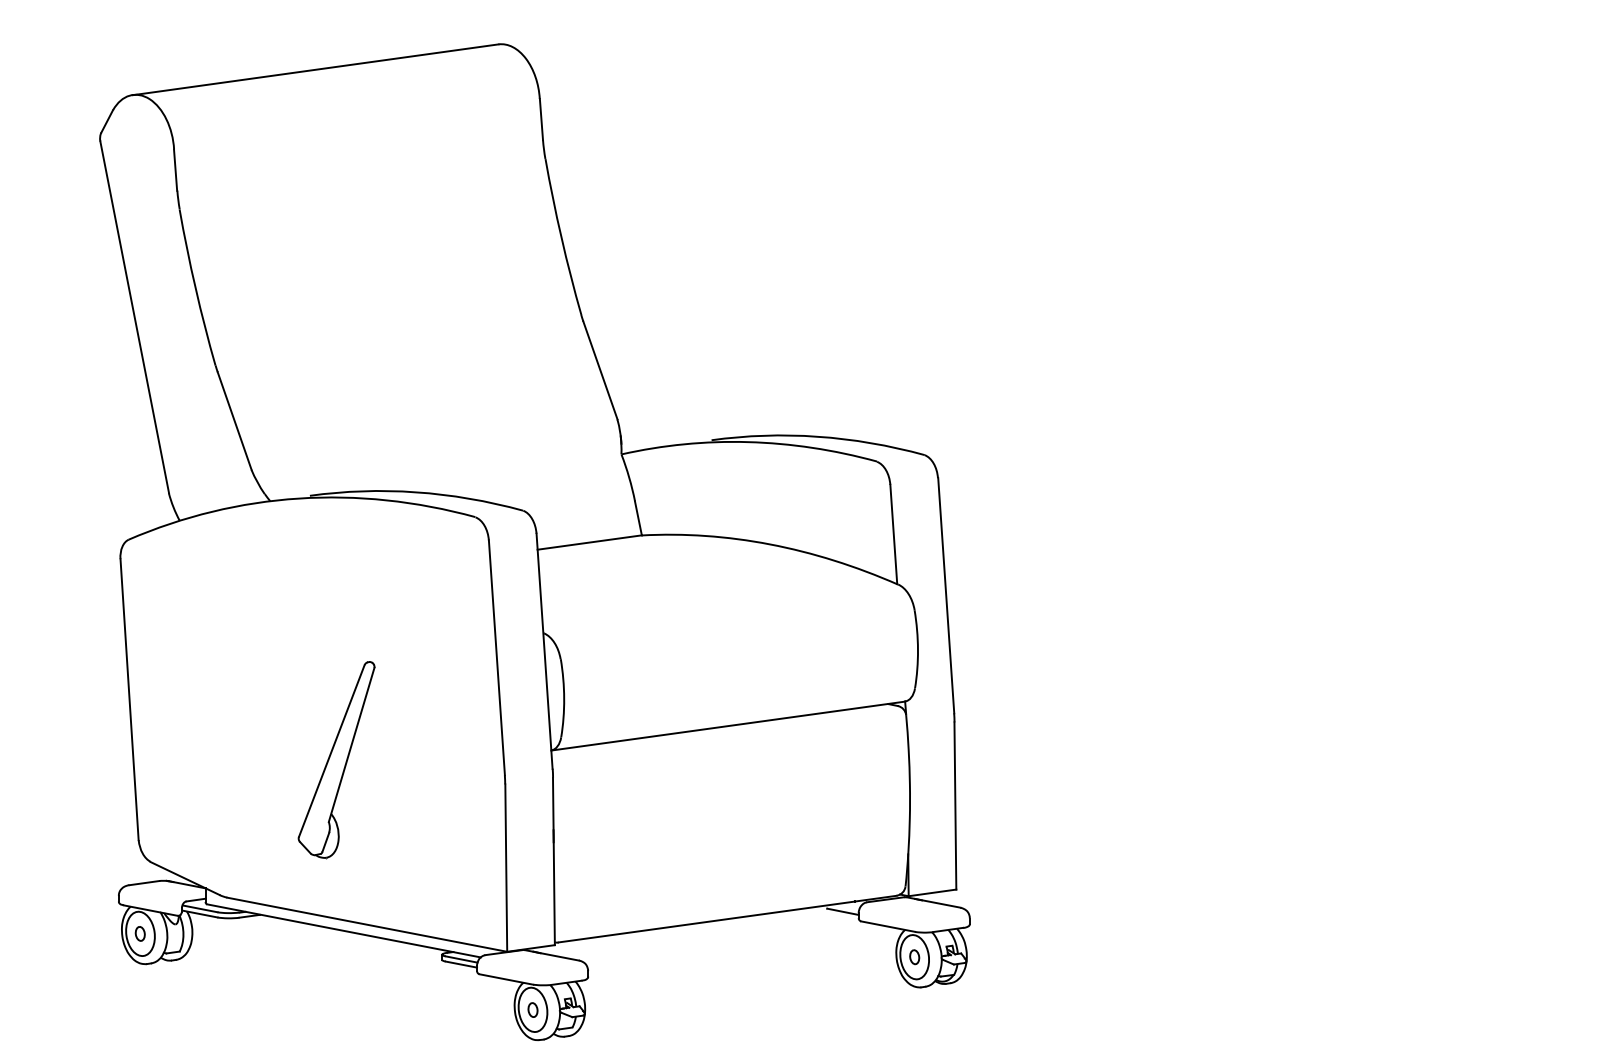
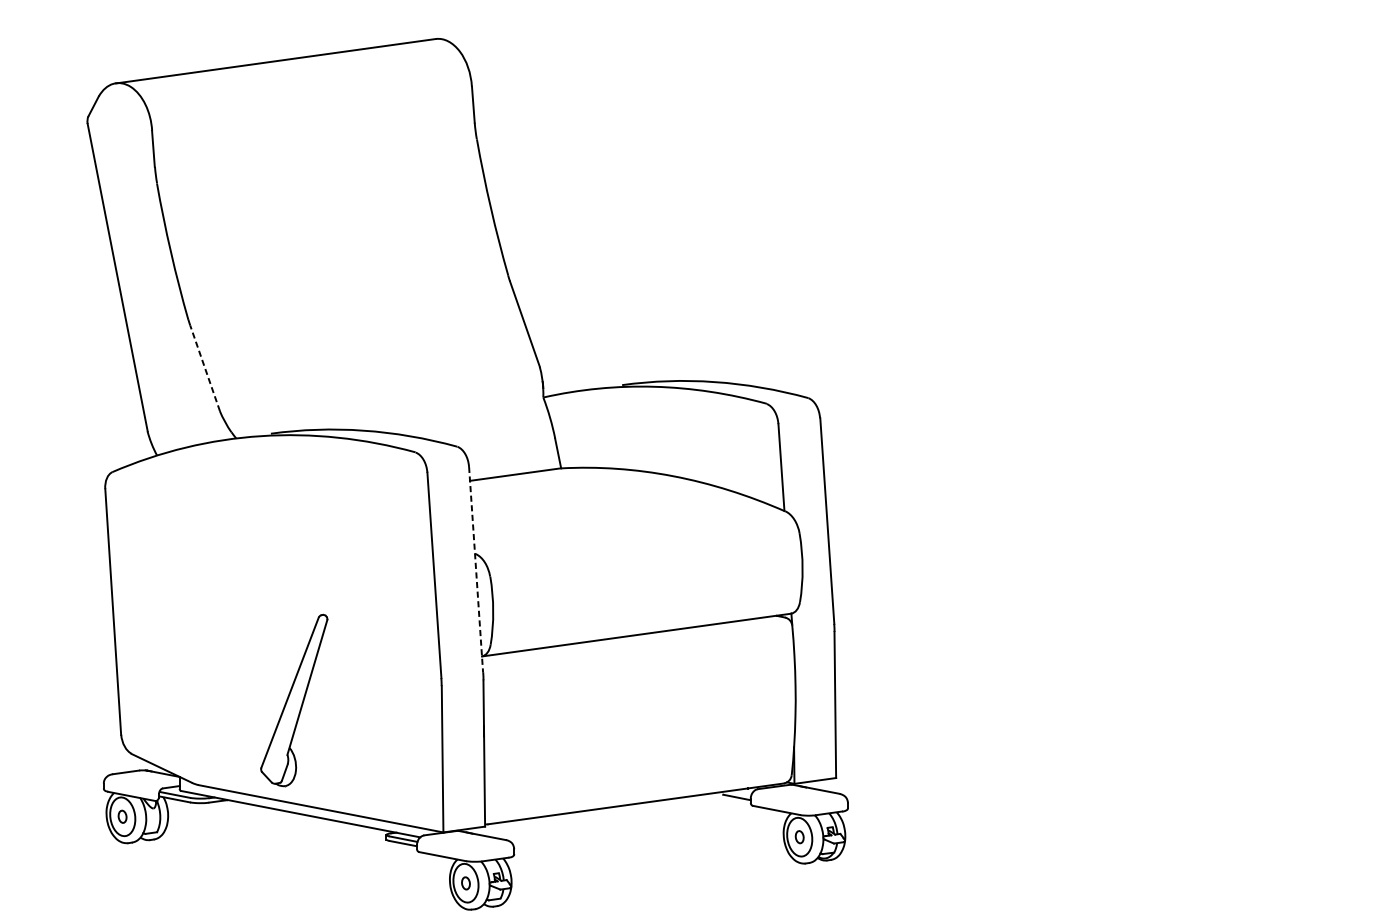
line: (234, 421) -> (204, 368), solid -> dashed
line: (544, 651) -> (476, 569), solid -> dashed
part: (336, 760) -> (294, 701), moved

